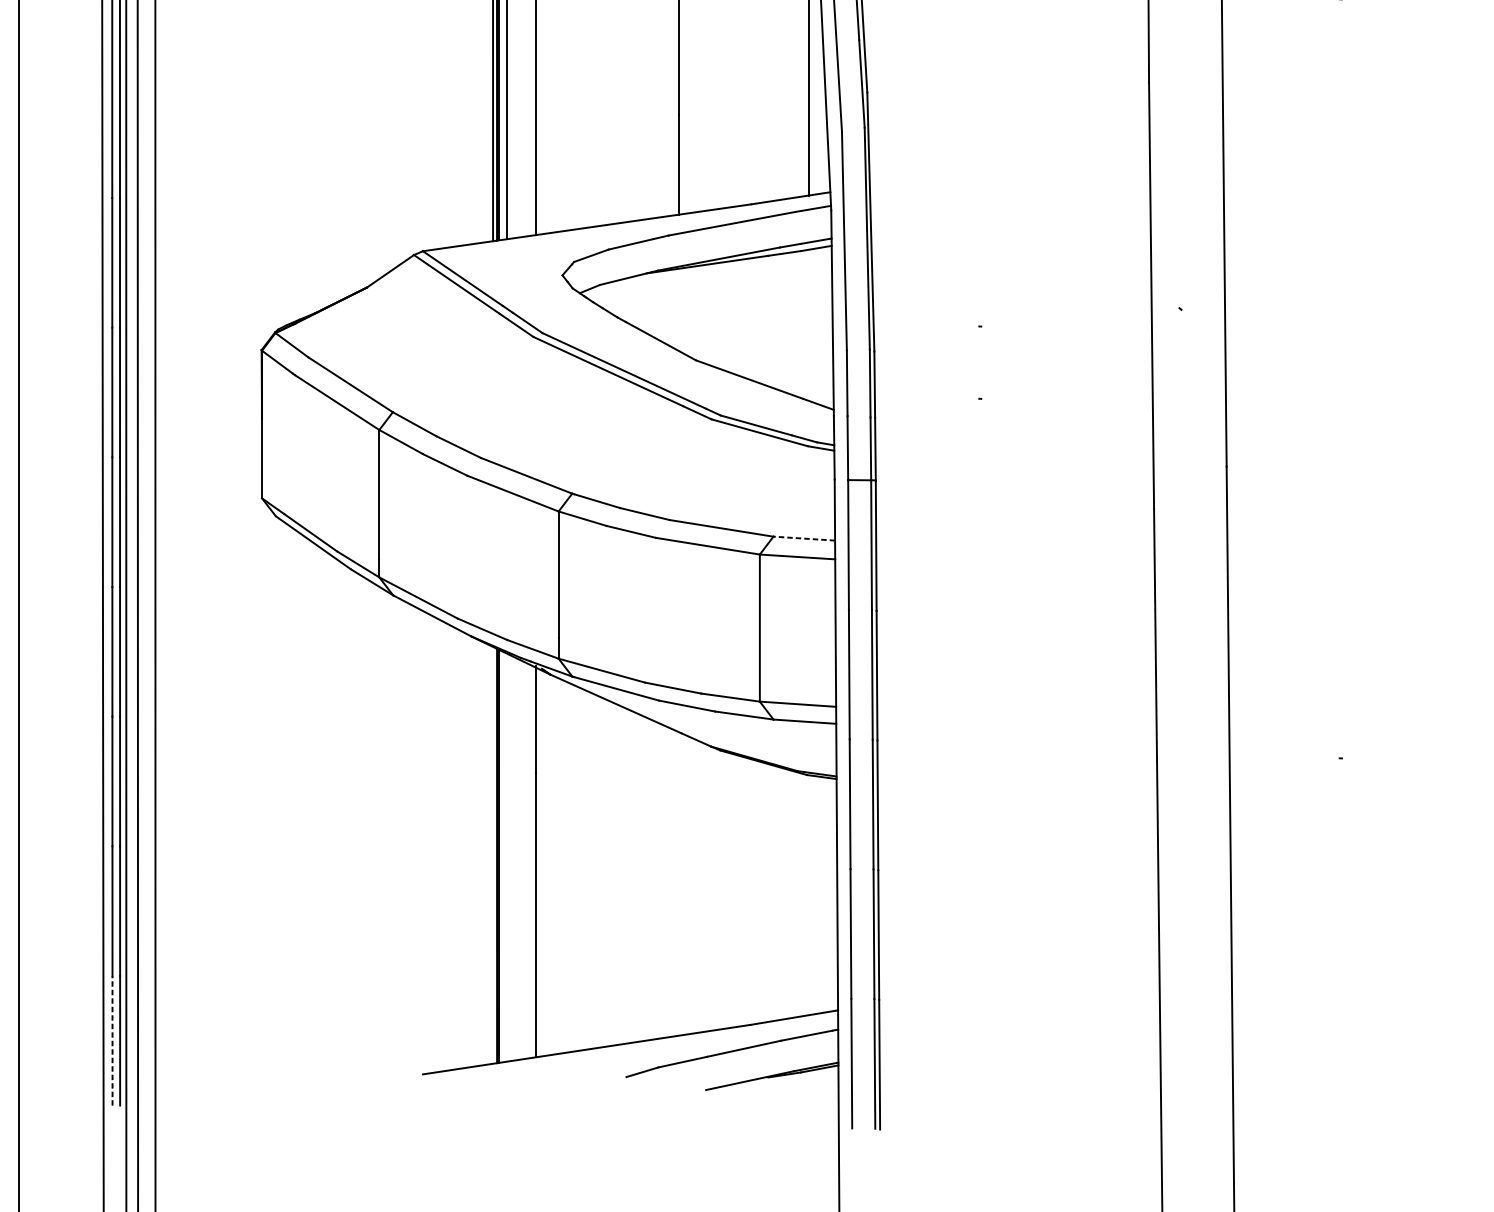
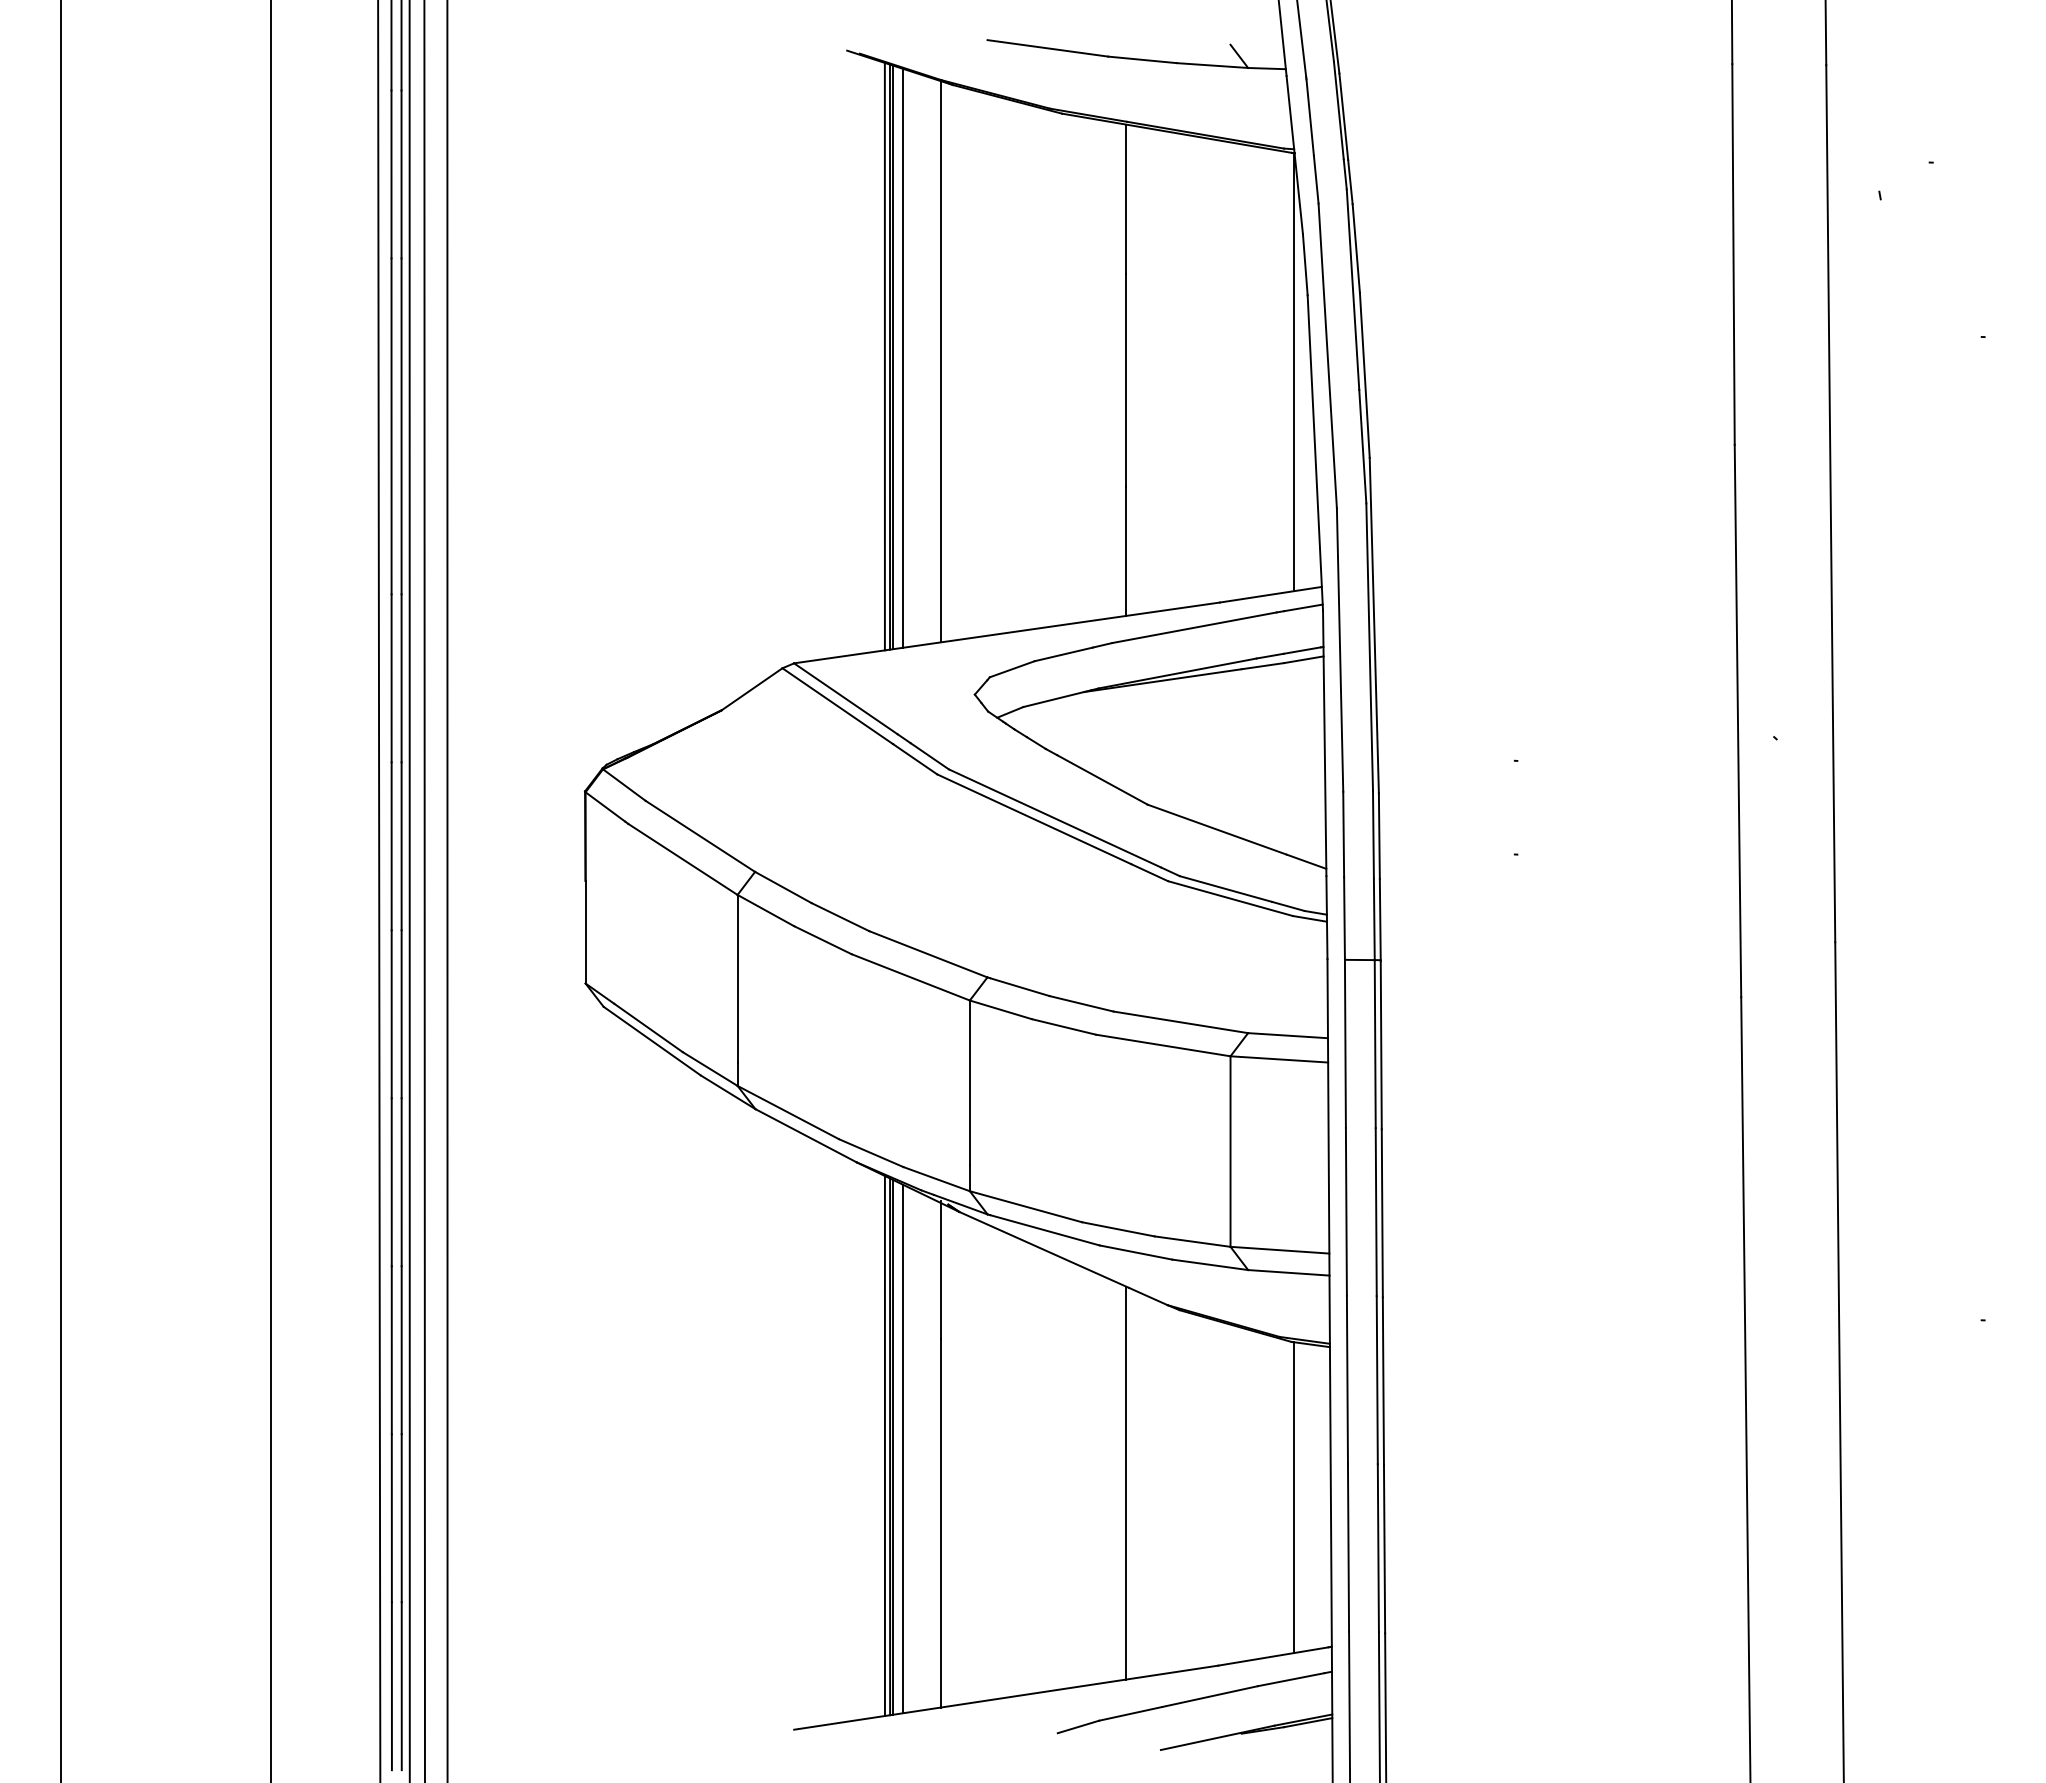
line: (803, 538) -> (1287, 1035), dashed -> solid
line: (492, 855) -> (884, 1446), added
line: (507, 857) -> (903, 1448), added
line: (679, 883) -> (1126, 1482), added
line: (809, 895) -> (1294, 1497), added
line: (112, 1041) -> (391, 1686), dashed -> solid

